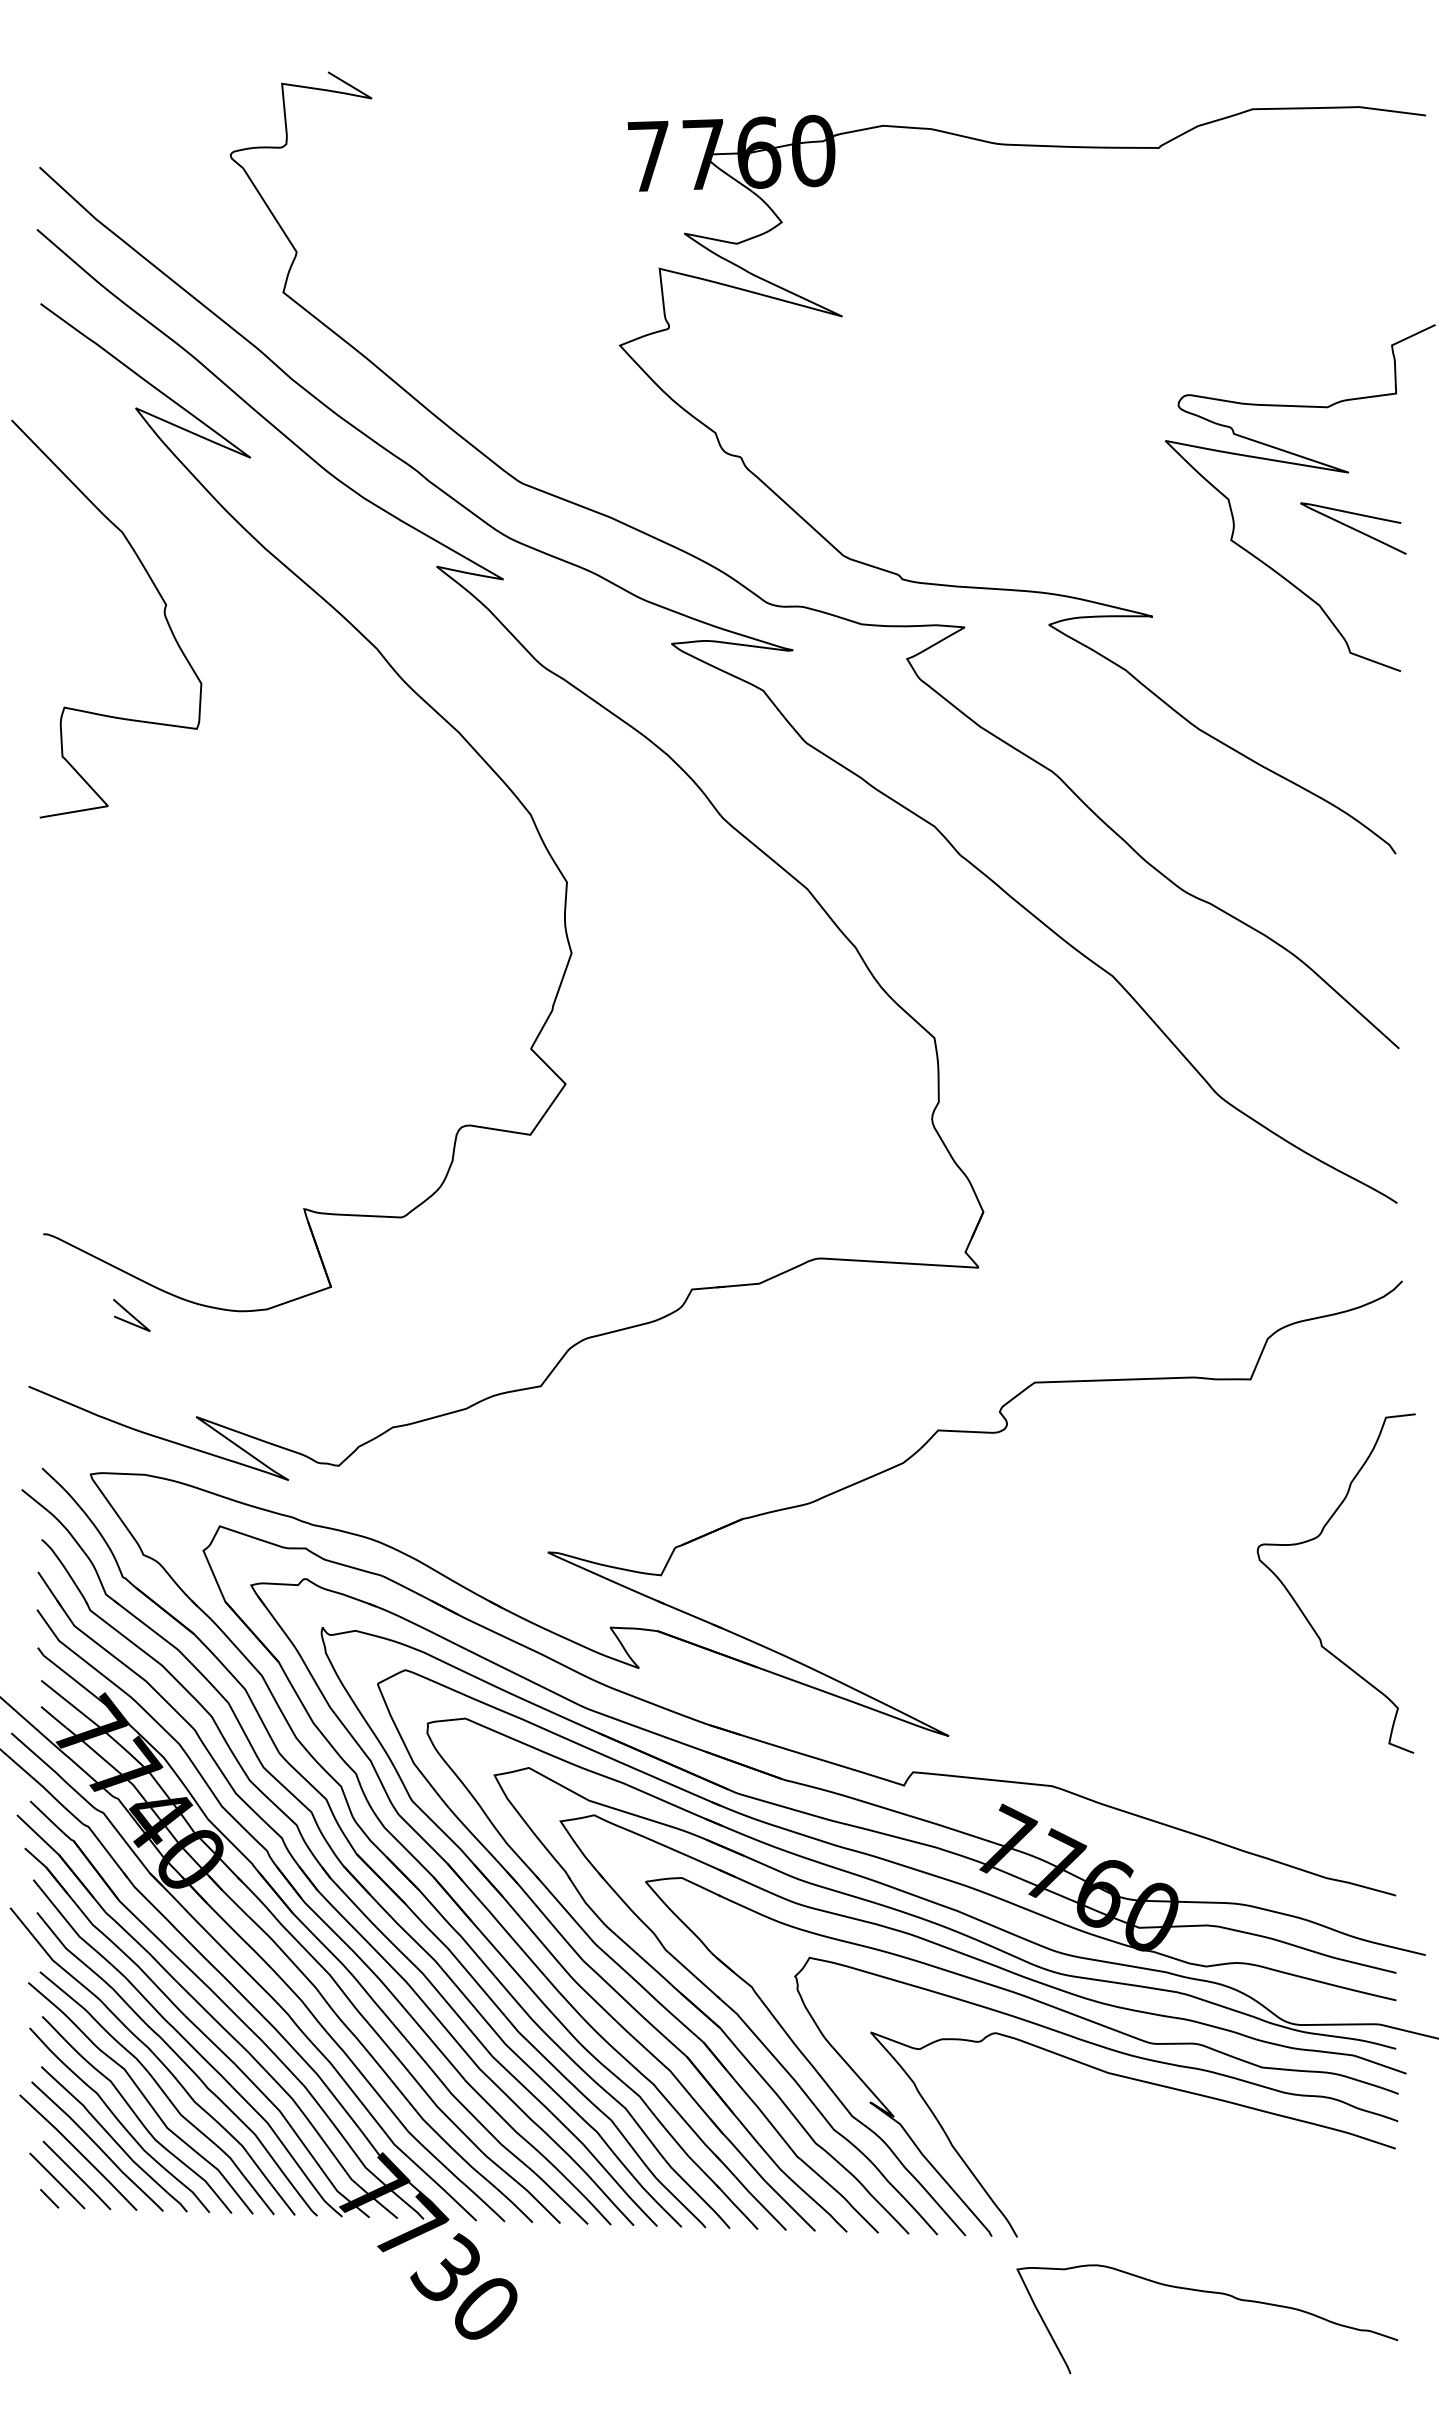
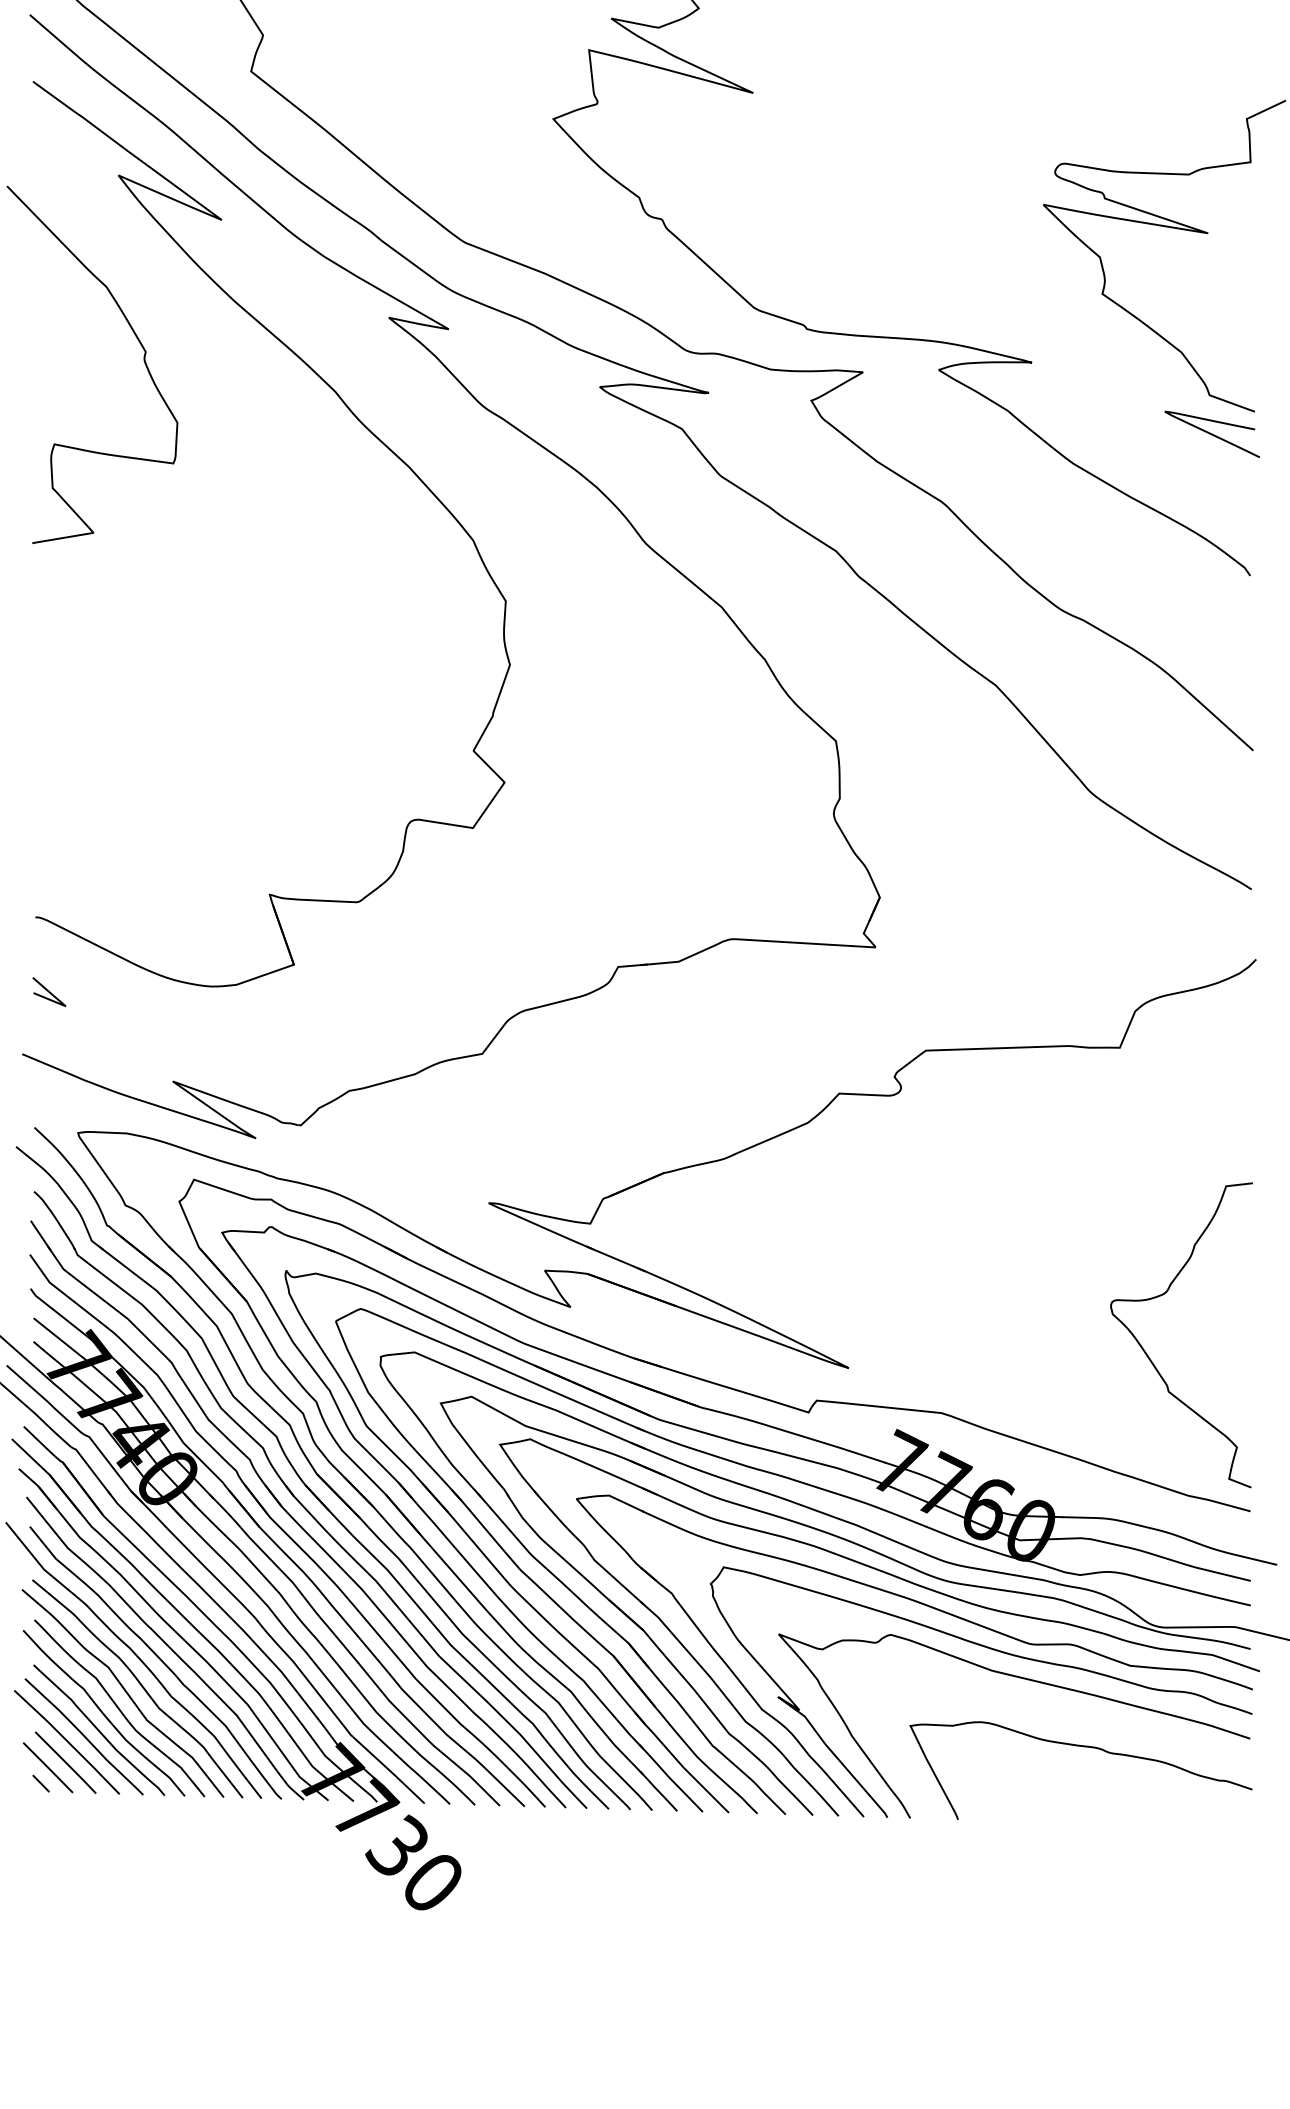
curve: (1353, 528) -> (1212, 434), moved
line: (131, 1315) -> (49, 992), moved
curve: (1300, 1607) -> (1149, 1356), moved
curve: (1211, 2293) -> (1084, 1747), moved

